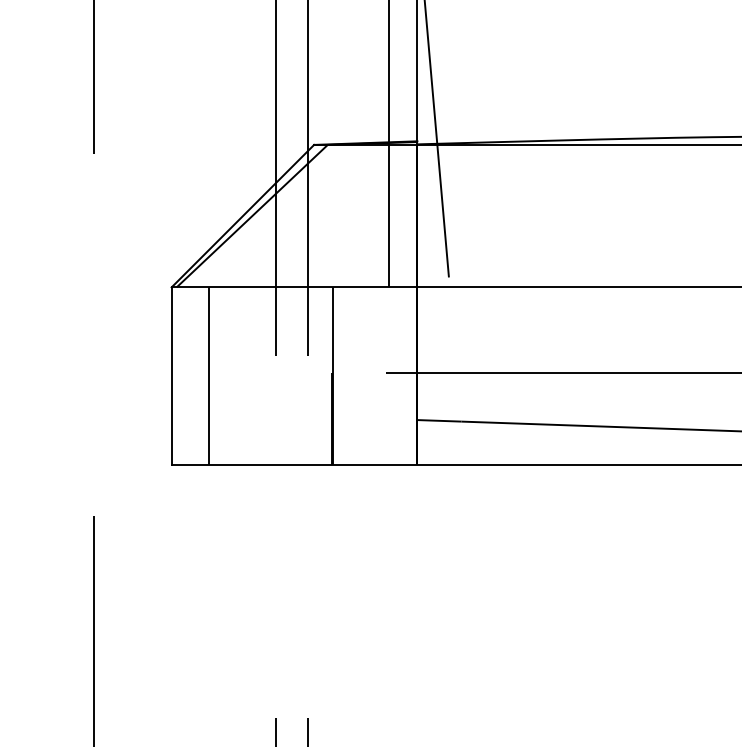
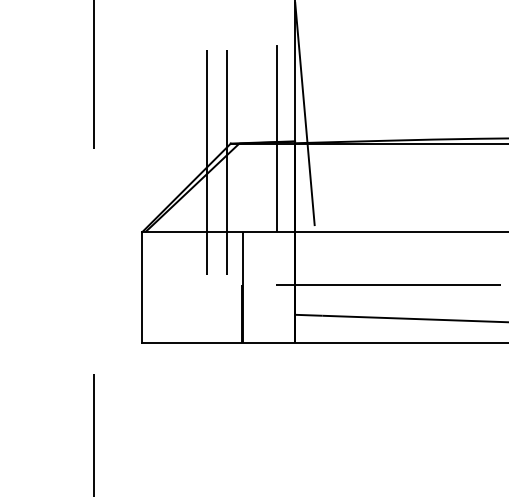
line: (209, 376) -> (165, 287), removed

